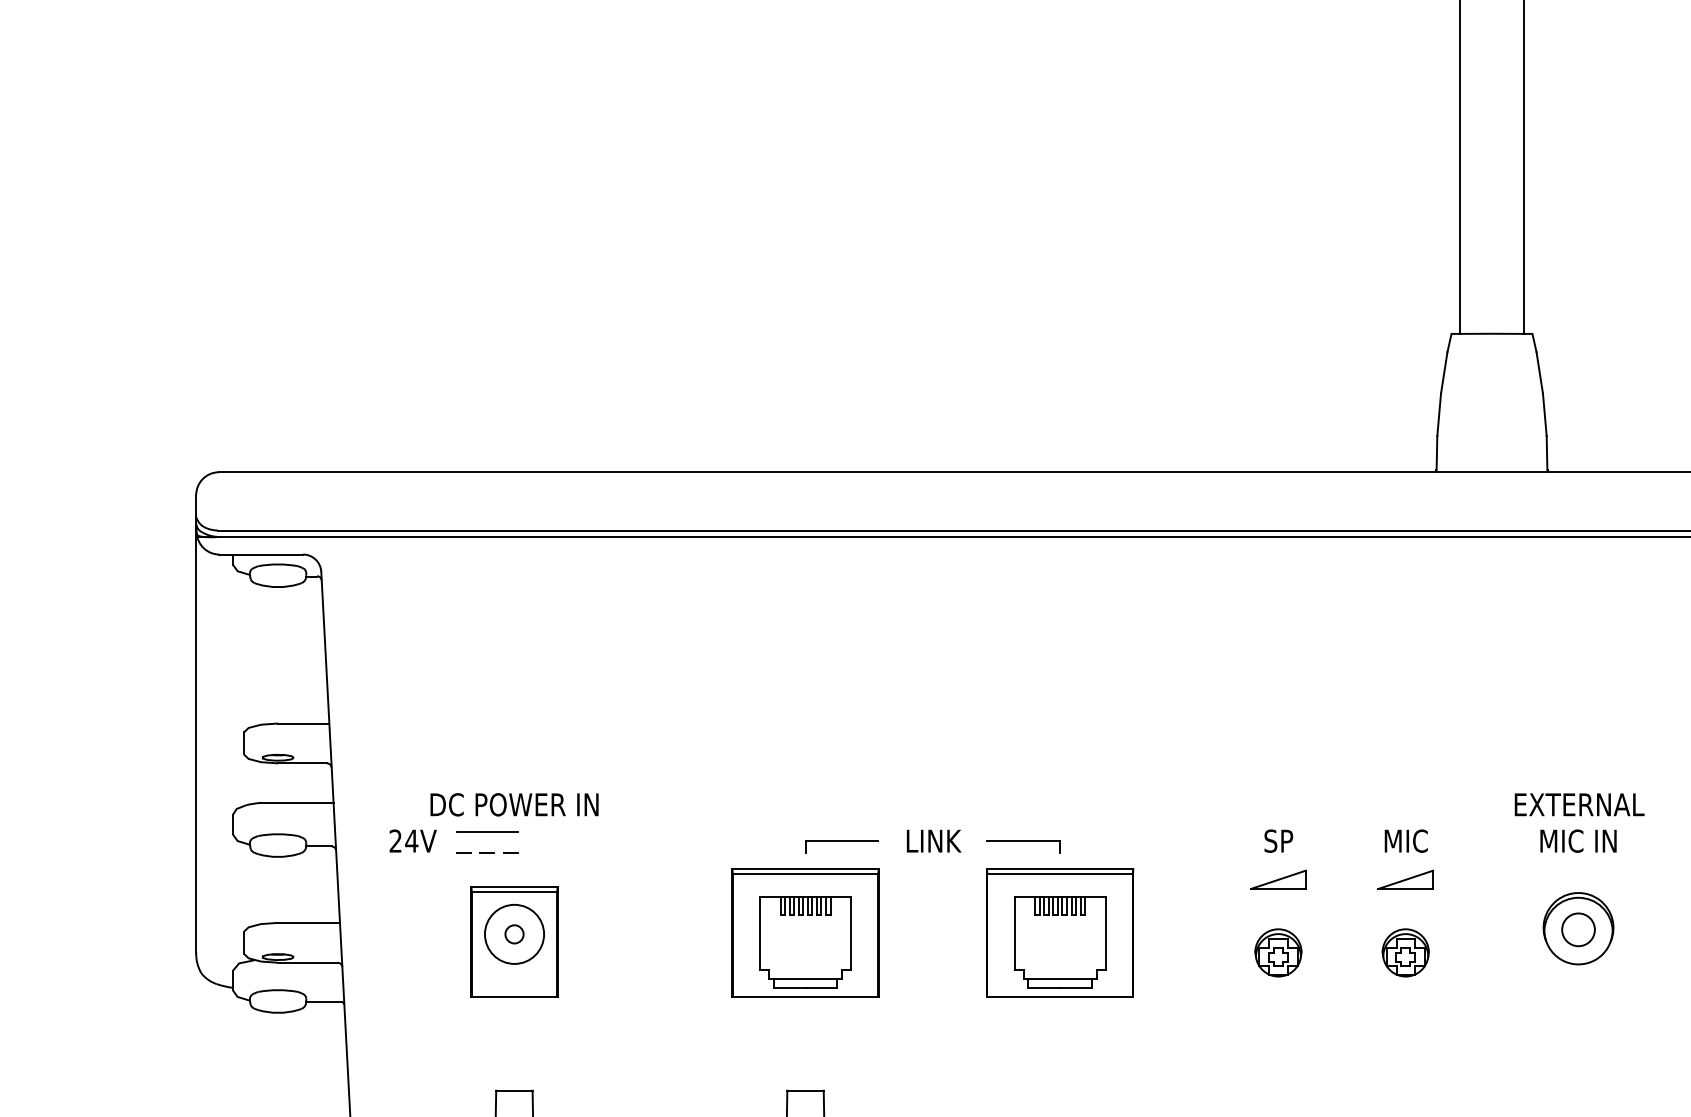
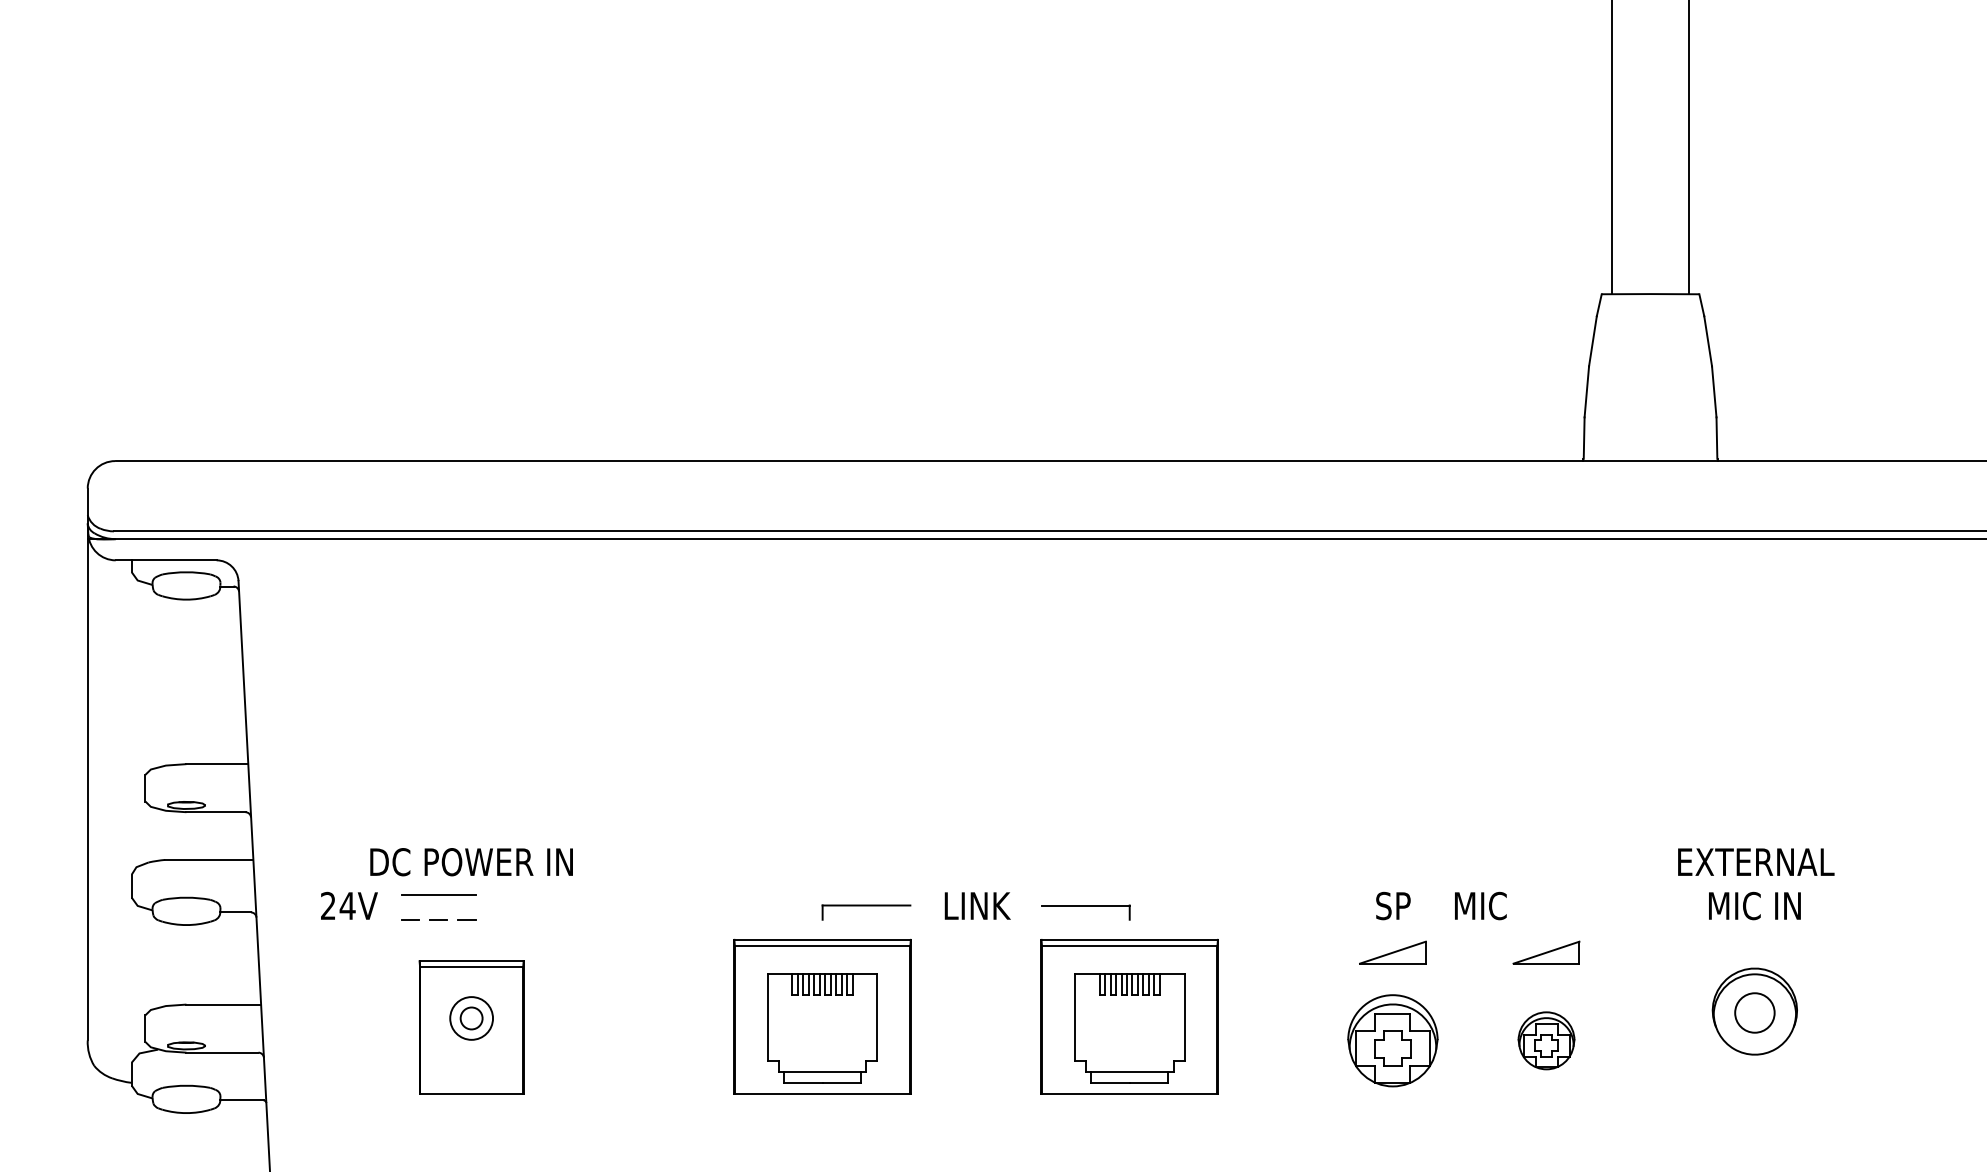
text: (1405, 840) -> (1479, 905), moved
circle: (514, 933) -> (471, 1017), size x0.6
part: (1278, 952) -> (1393, 1040), size x1.6

